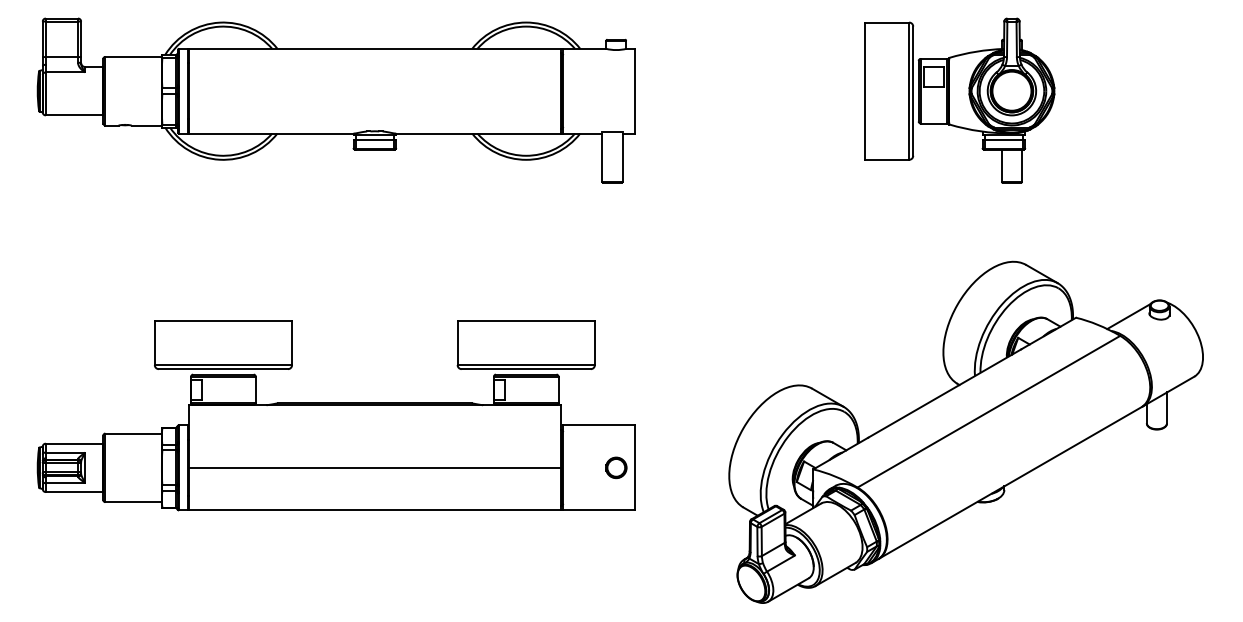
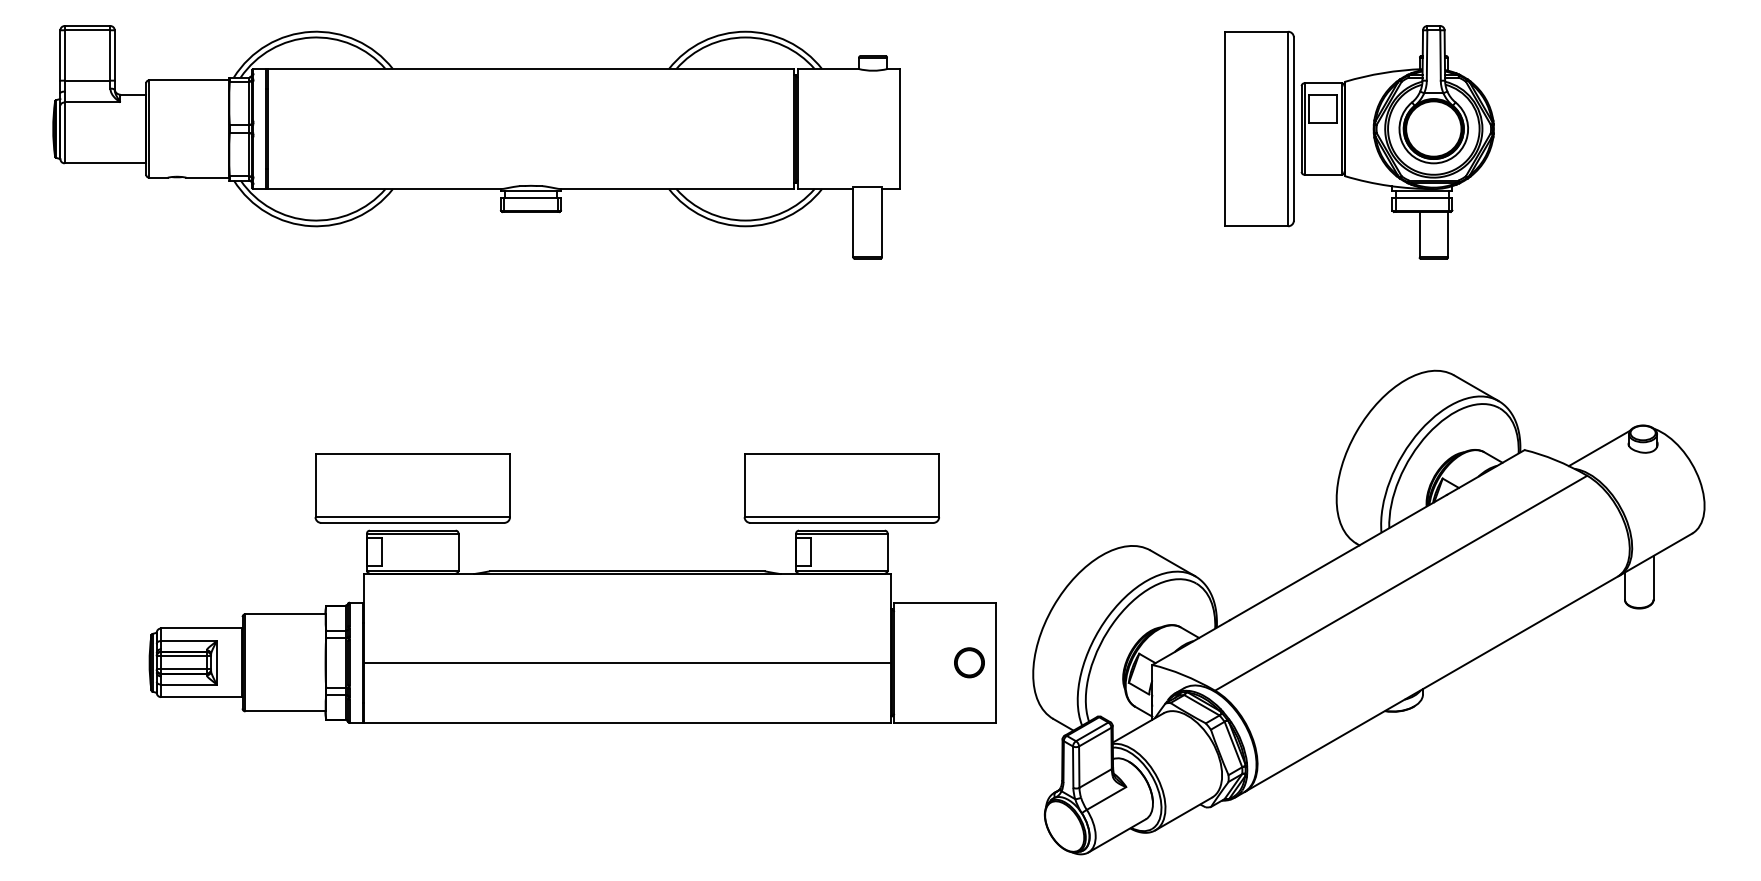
part: (335, 415) -> (571, 588), moved

